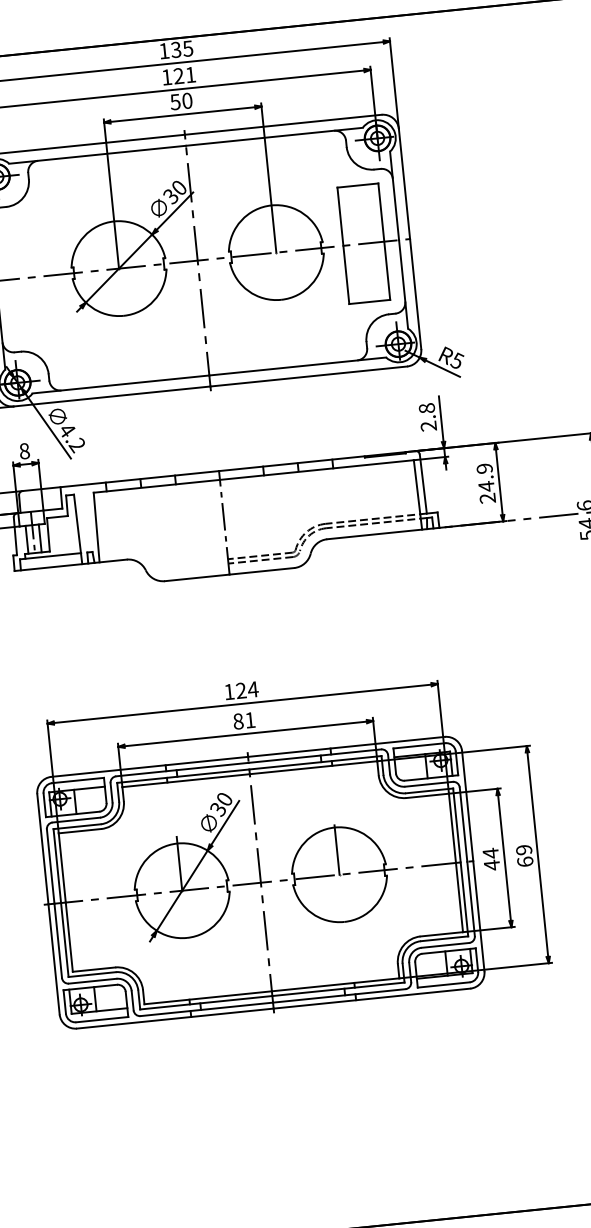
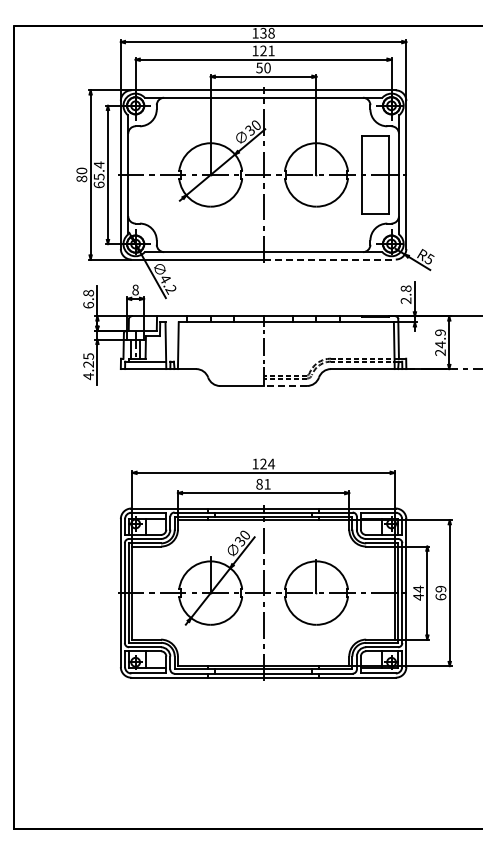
text: (187, 47) -> (271, 32), 135 -> 138
line: (309, 376) -> (330, 259), solid -> dashed
line: (262, 572) -> (285, 386), solid -> dashed

